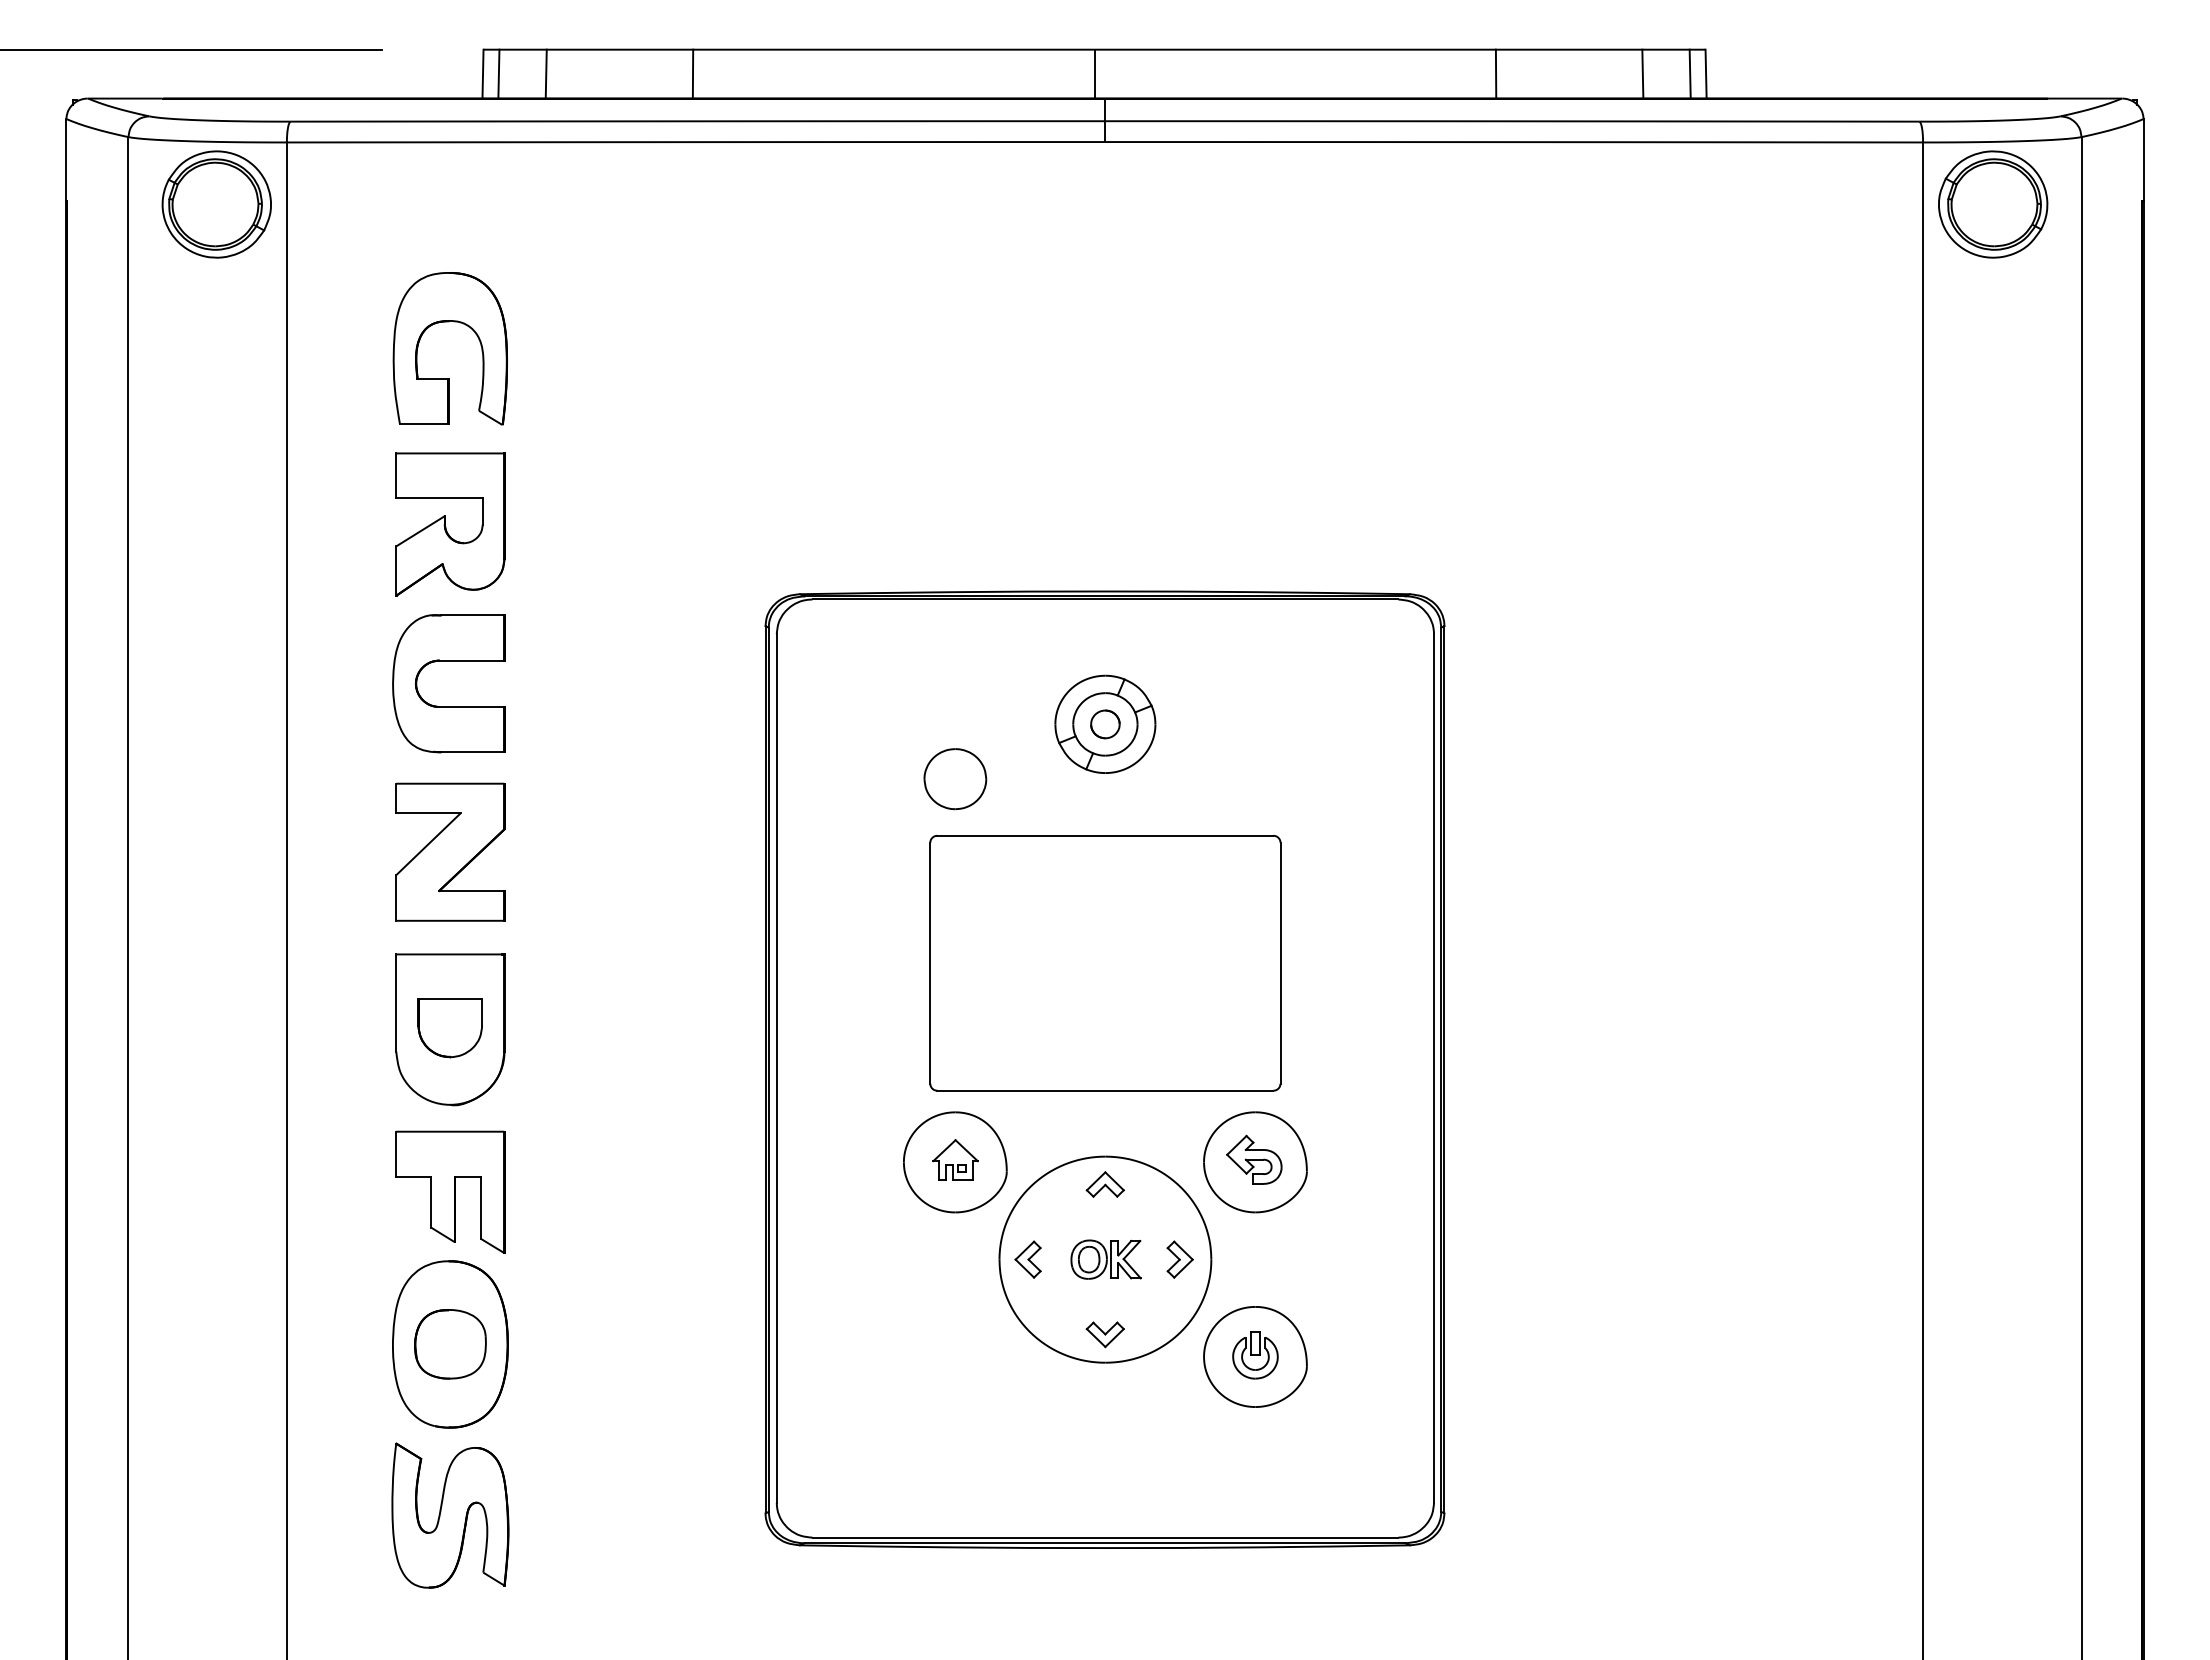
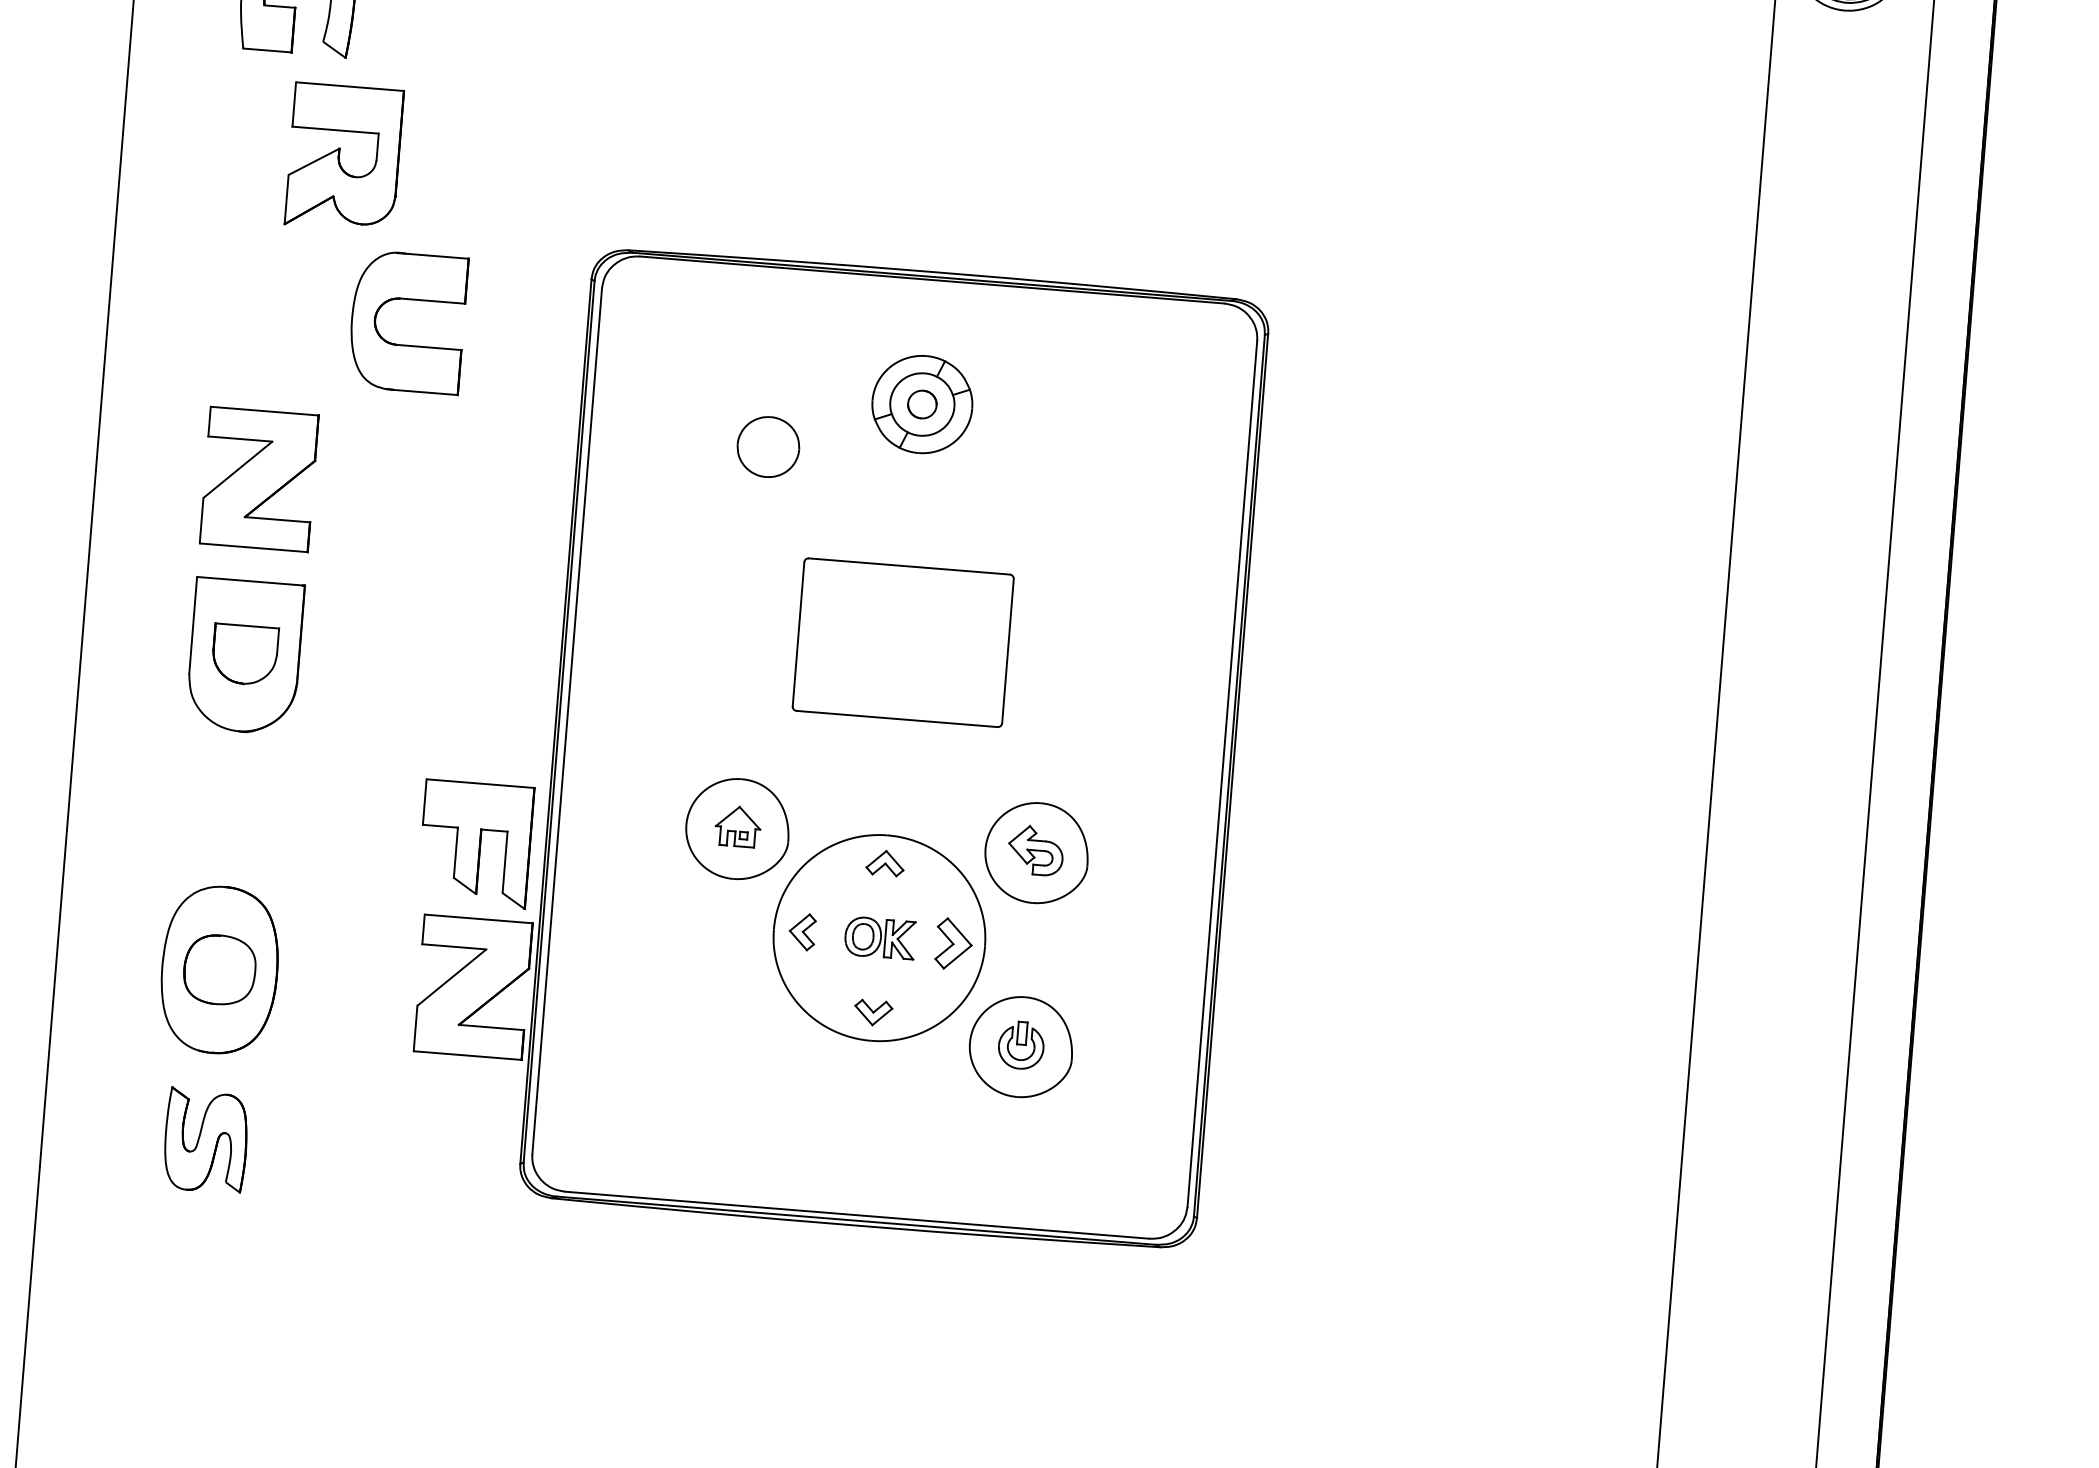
part: (450, 524) -> (344, 157), moved
part: (448, 661) -> (409, 300), moved
part: (1105, 963) -> (903, 642), size x0.6
part: (450, 1191) -> (475, 843), moved
part: (1179, 1259) -> (953, 943), size x1.4
part: (704, 1340) -> (473, 986), added
part: (450, 1515) -> (206, 1140), size x0.7

